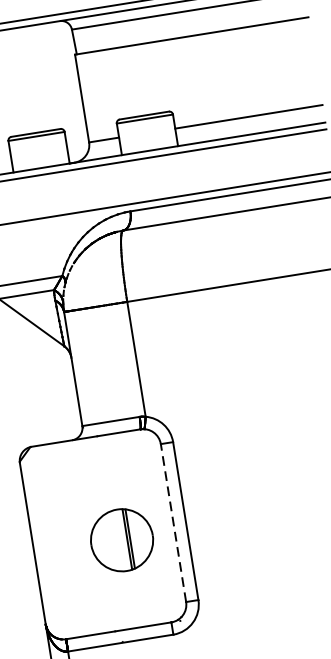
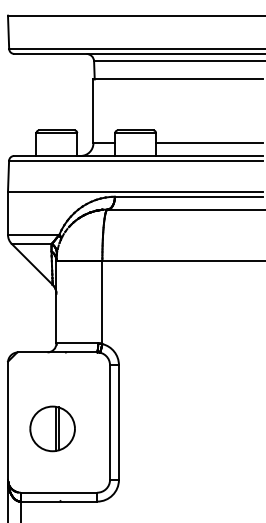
line: (174, 522) -> (110, 422), dashed -> solid
part: (121, 539) -> (52, 428), moved

